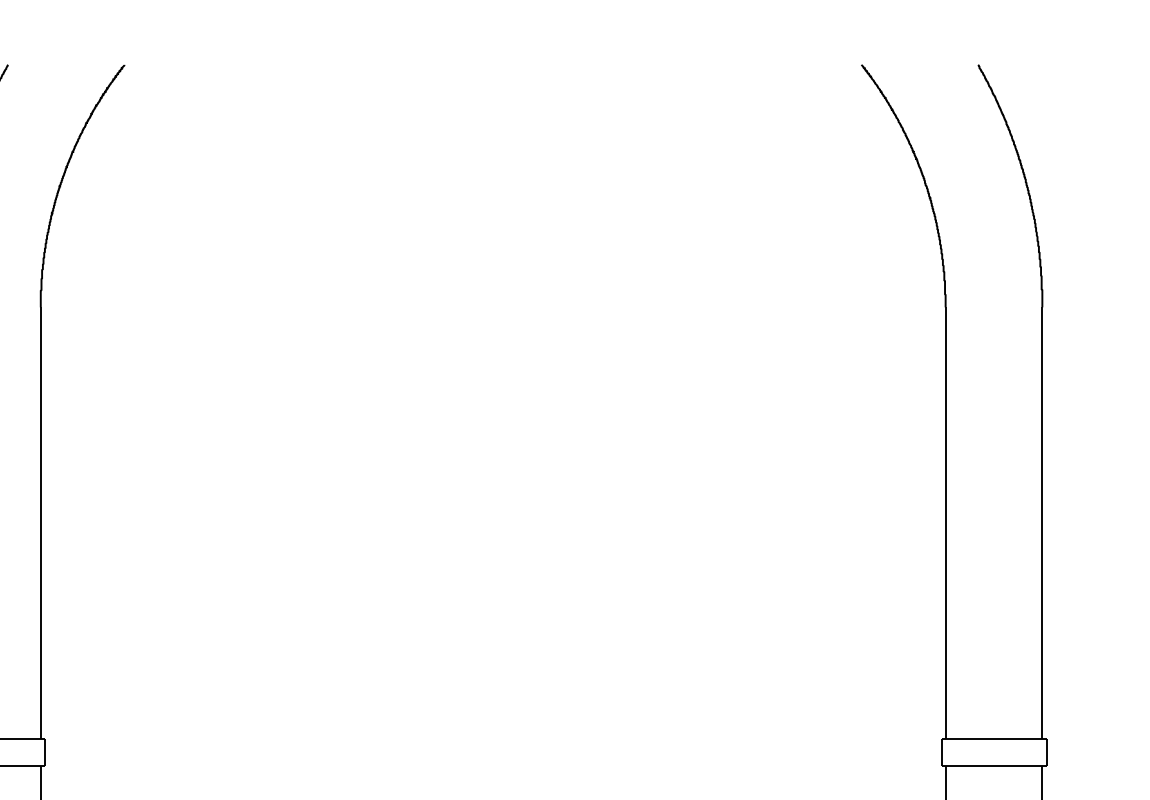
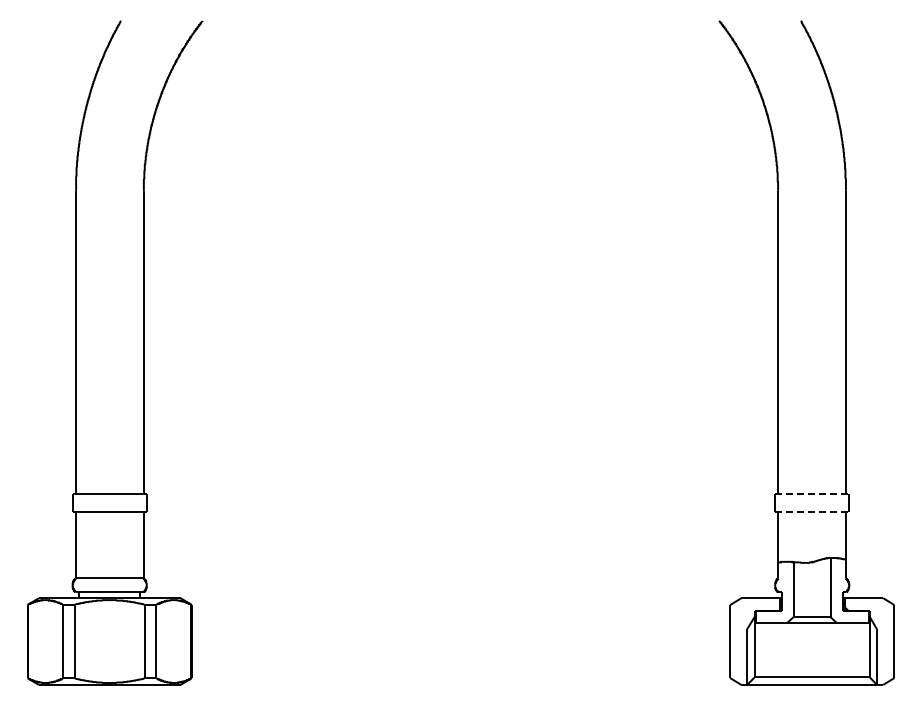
line: (994, 739) -> (812, 493), solid -> dashed
line: (994, 766) -> (812, 512), solid -> dashed

